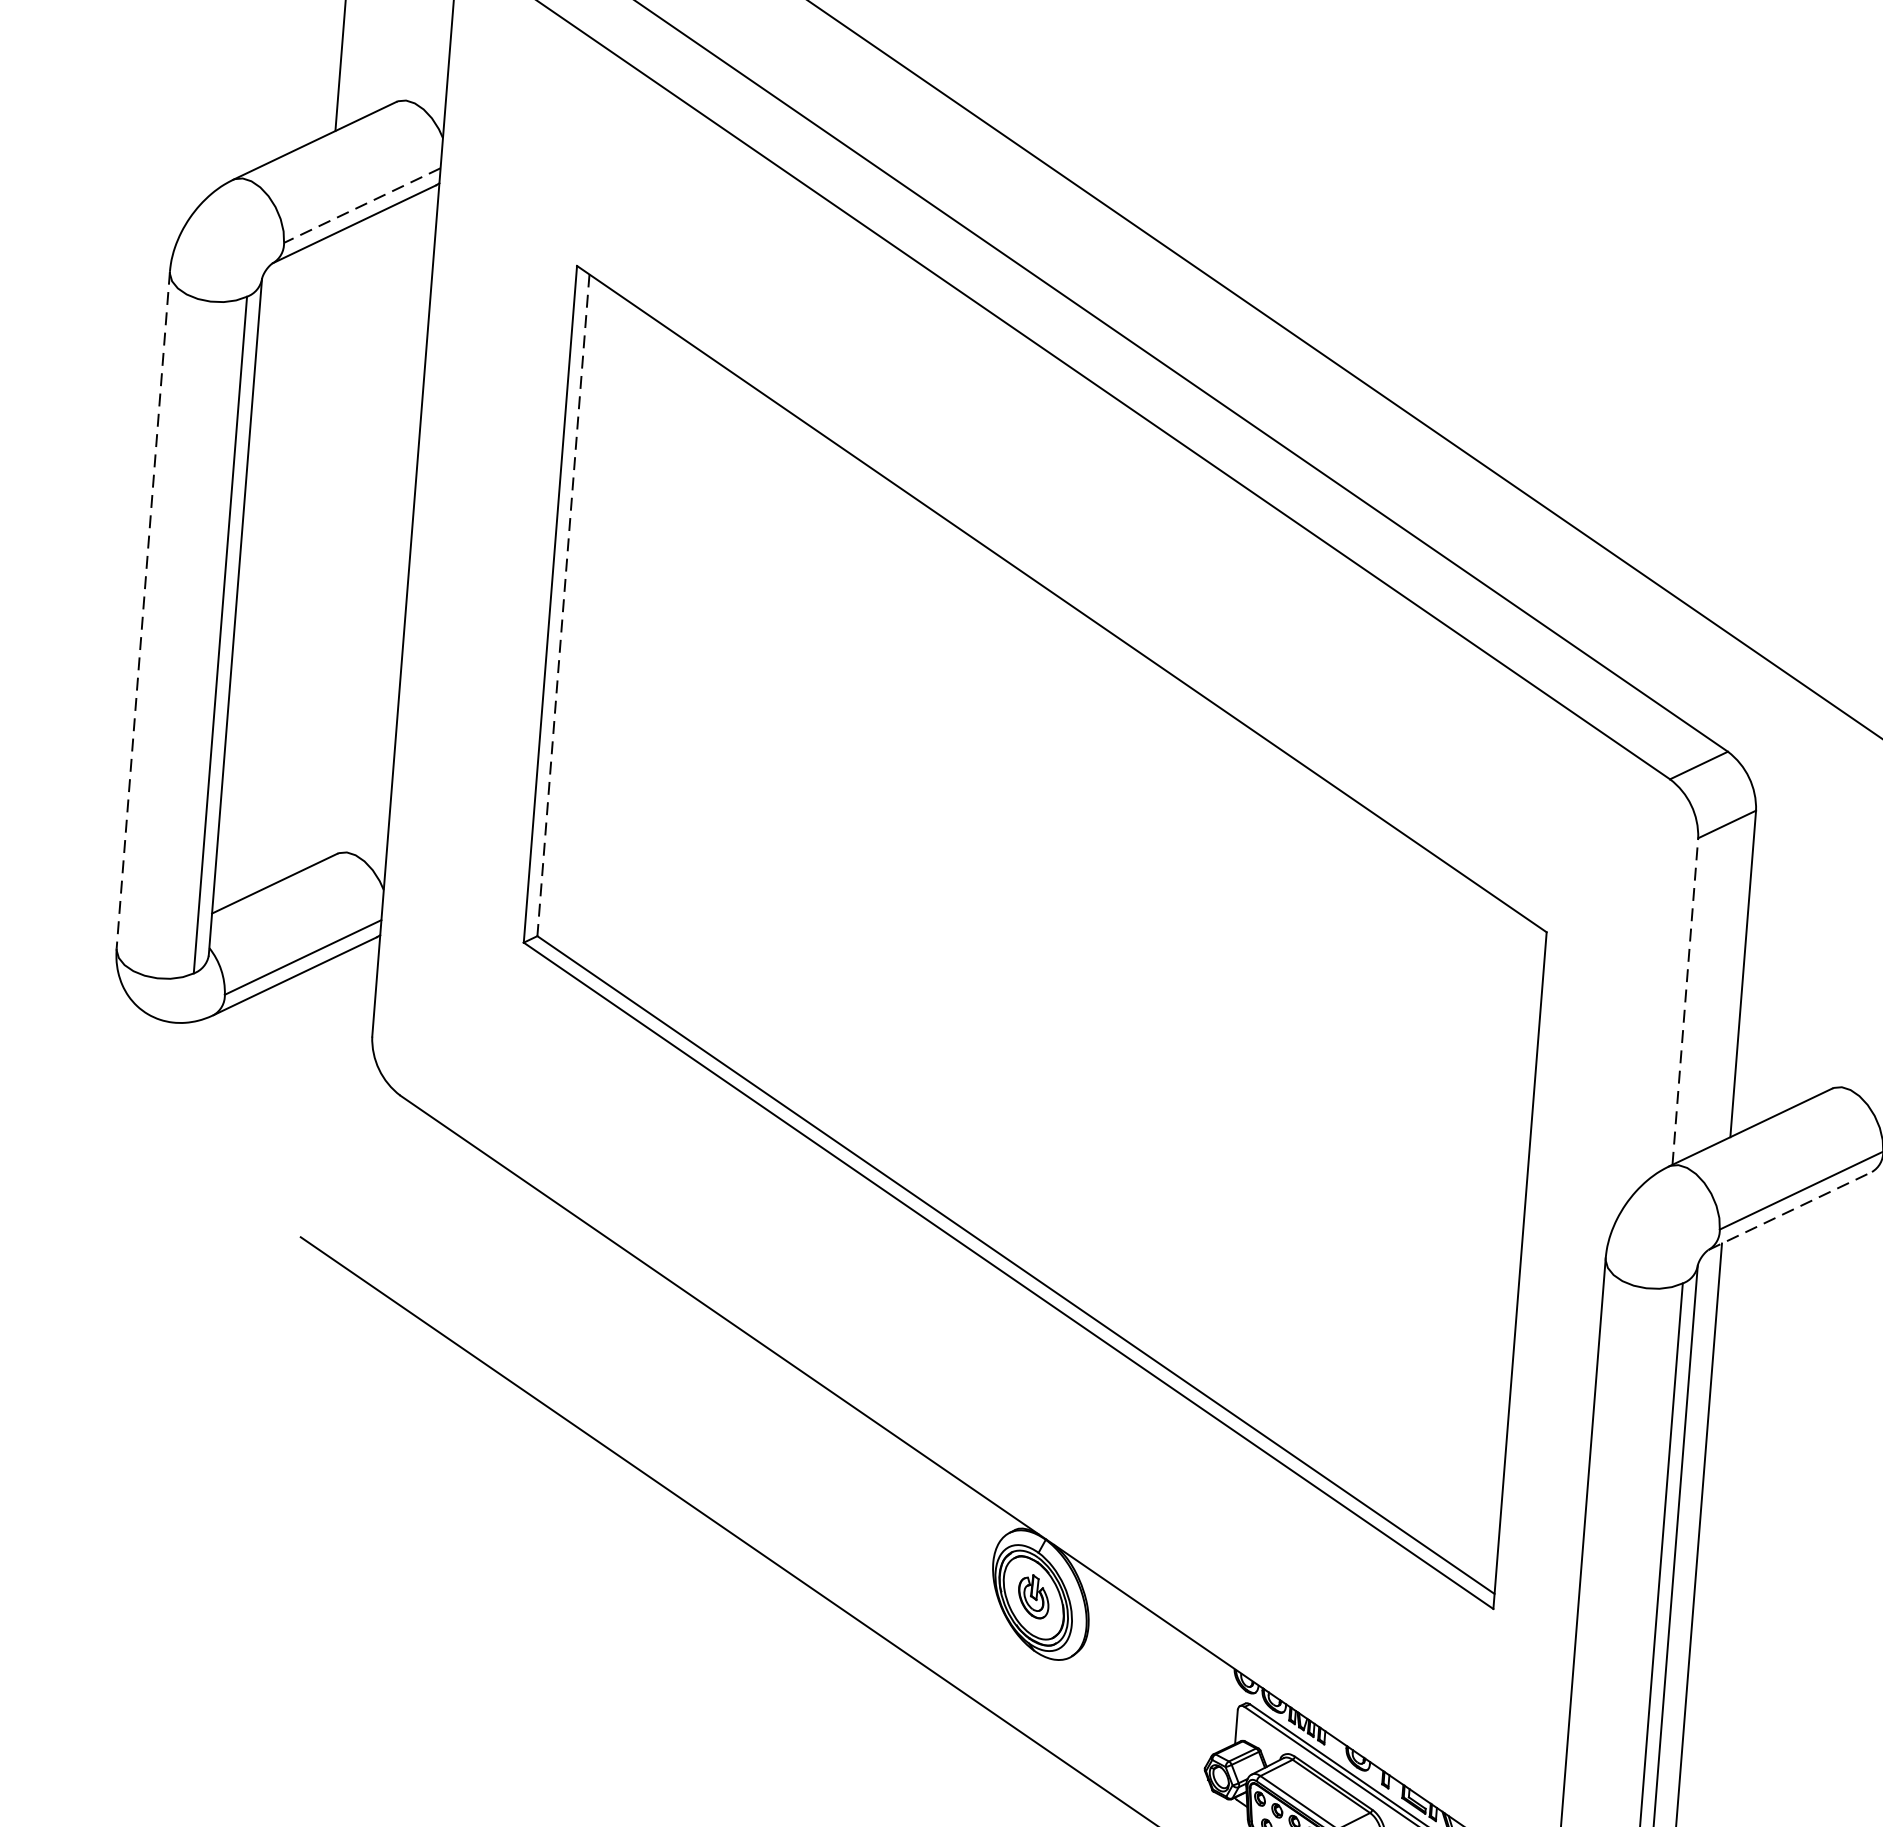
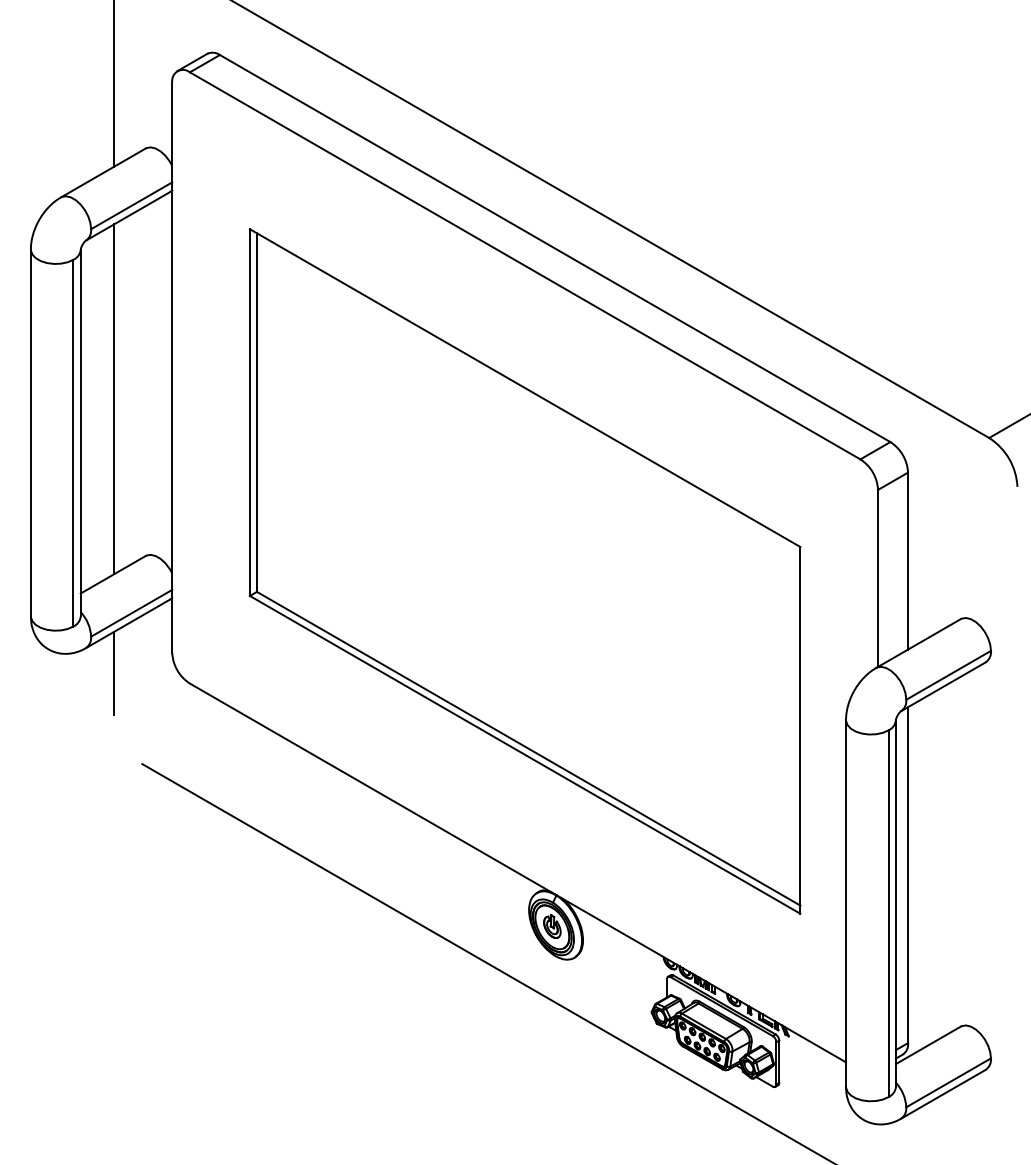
line: (361, 204) -> (131, 205), dashed -> solid
line: (302, 560) -> (114, 399), added
line: (562, 606) -> (256, 413), dashed -> solid
line: (142, 611) -> (30, 433), dashed -> solid
line: (1686, 999) -> (878, 577), dashed -> solid
line: (262, 1066) -> (114, 673), added
line: (1790, 1210) -> (943, 686), dashed -> solid

